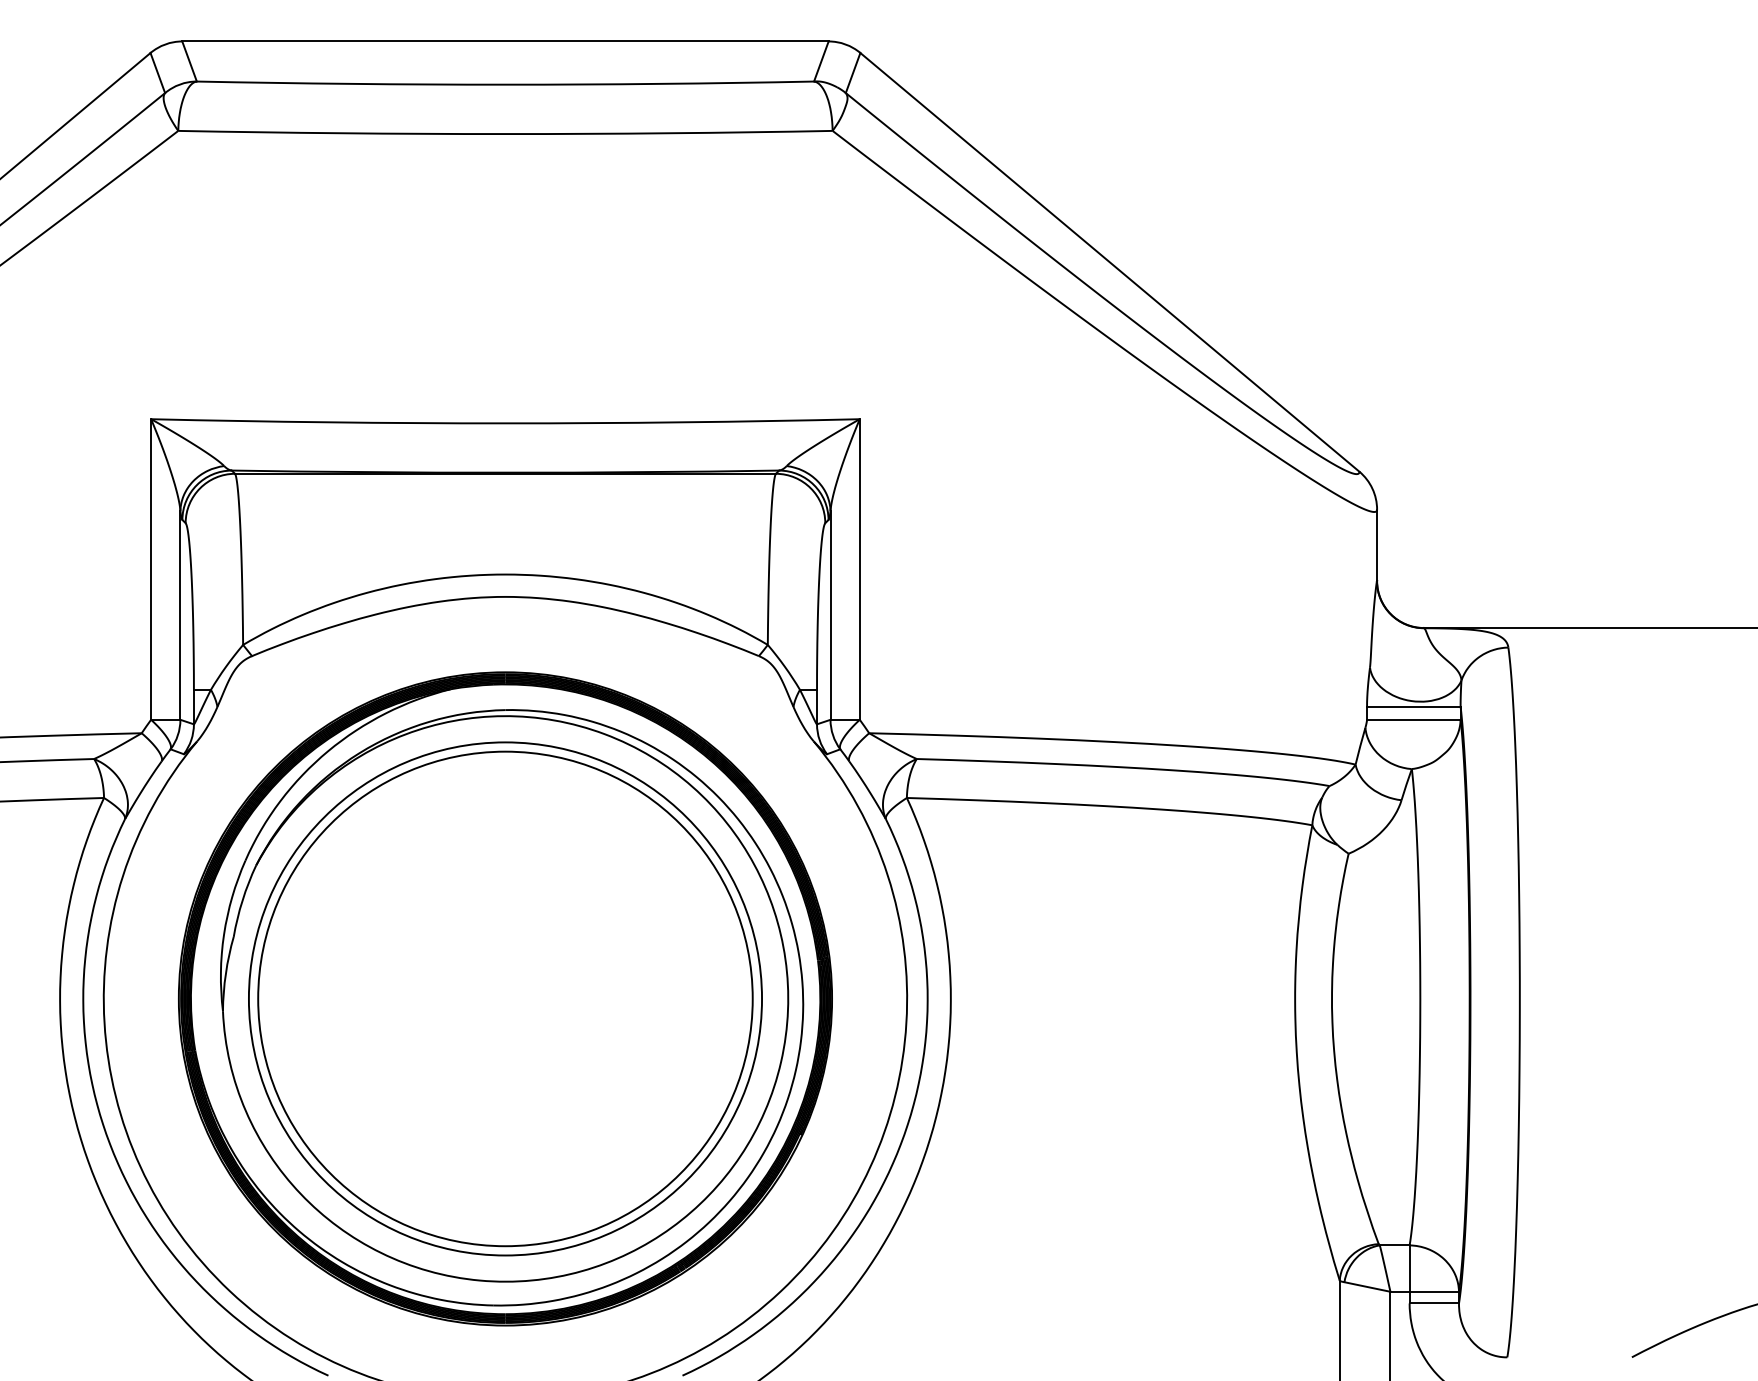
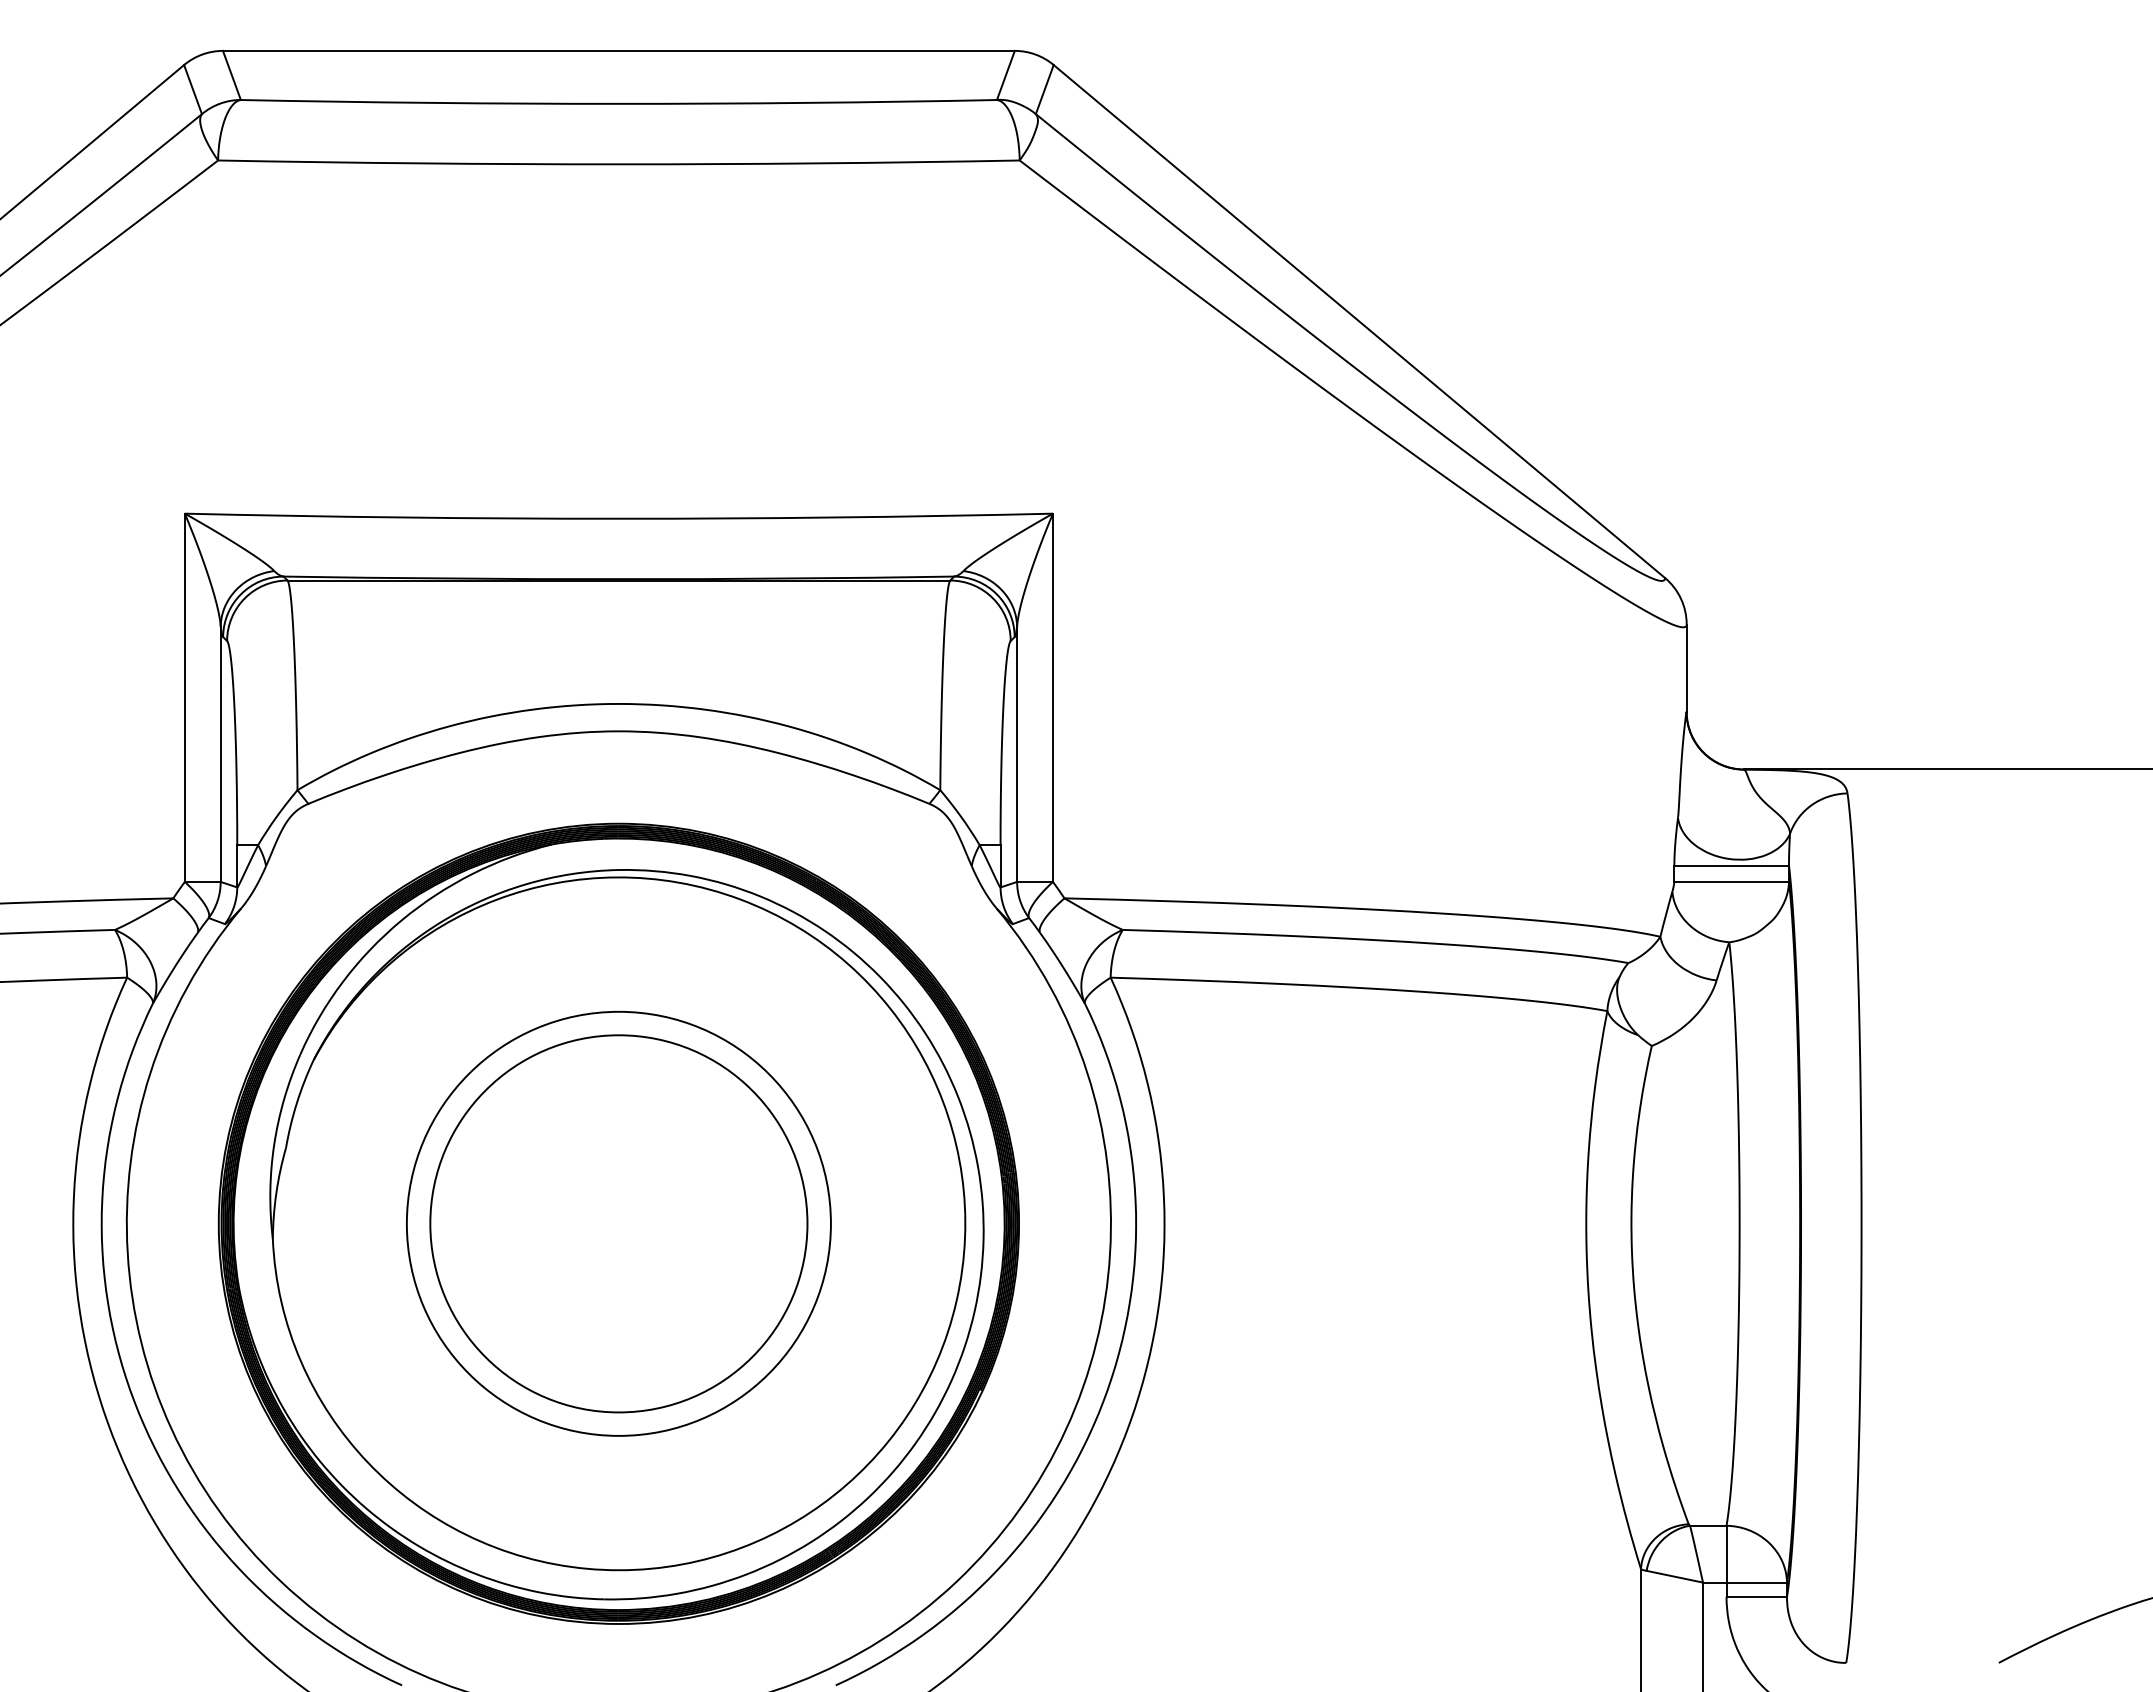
circle: (505, 998) -> (618, 1223), size x0.6
circle: (505, 998) -> (618, 1223), size x0.7

